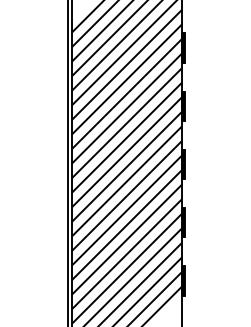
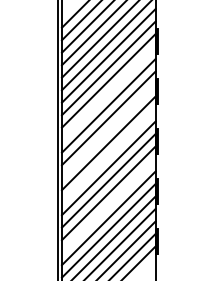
line: (126, 108) -> (108, 93), removed
line: (126, 151) -> (108, 130), removed
line: (126, 180) -> (108, 155), removed
line: (126, 239) -> (108, 205), removed

